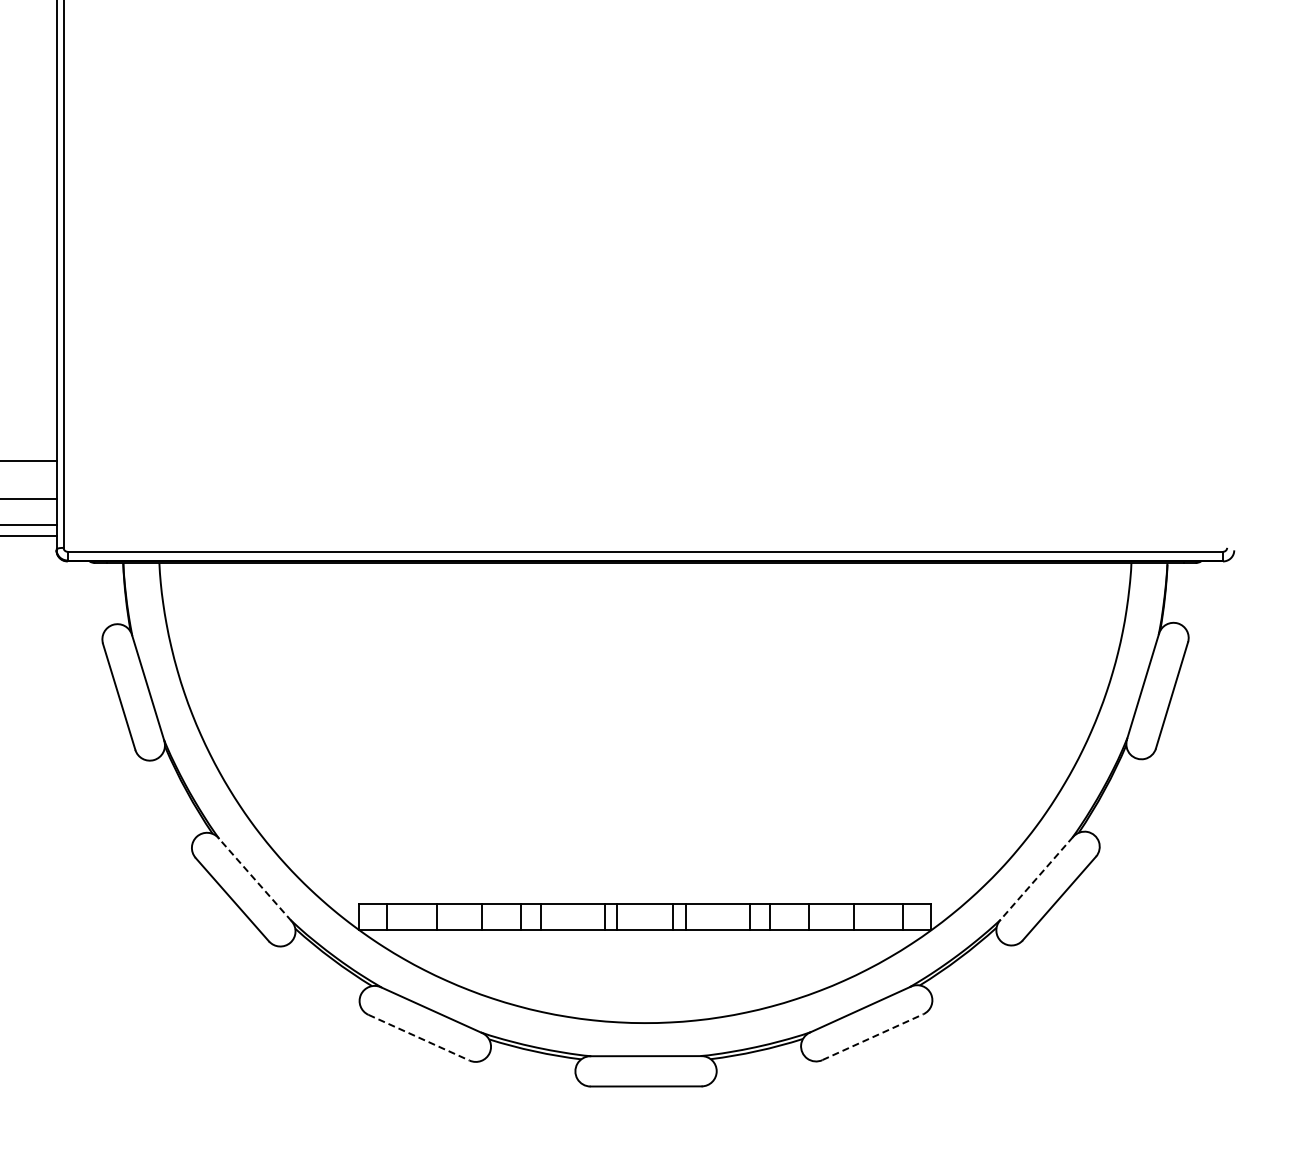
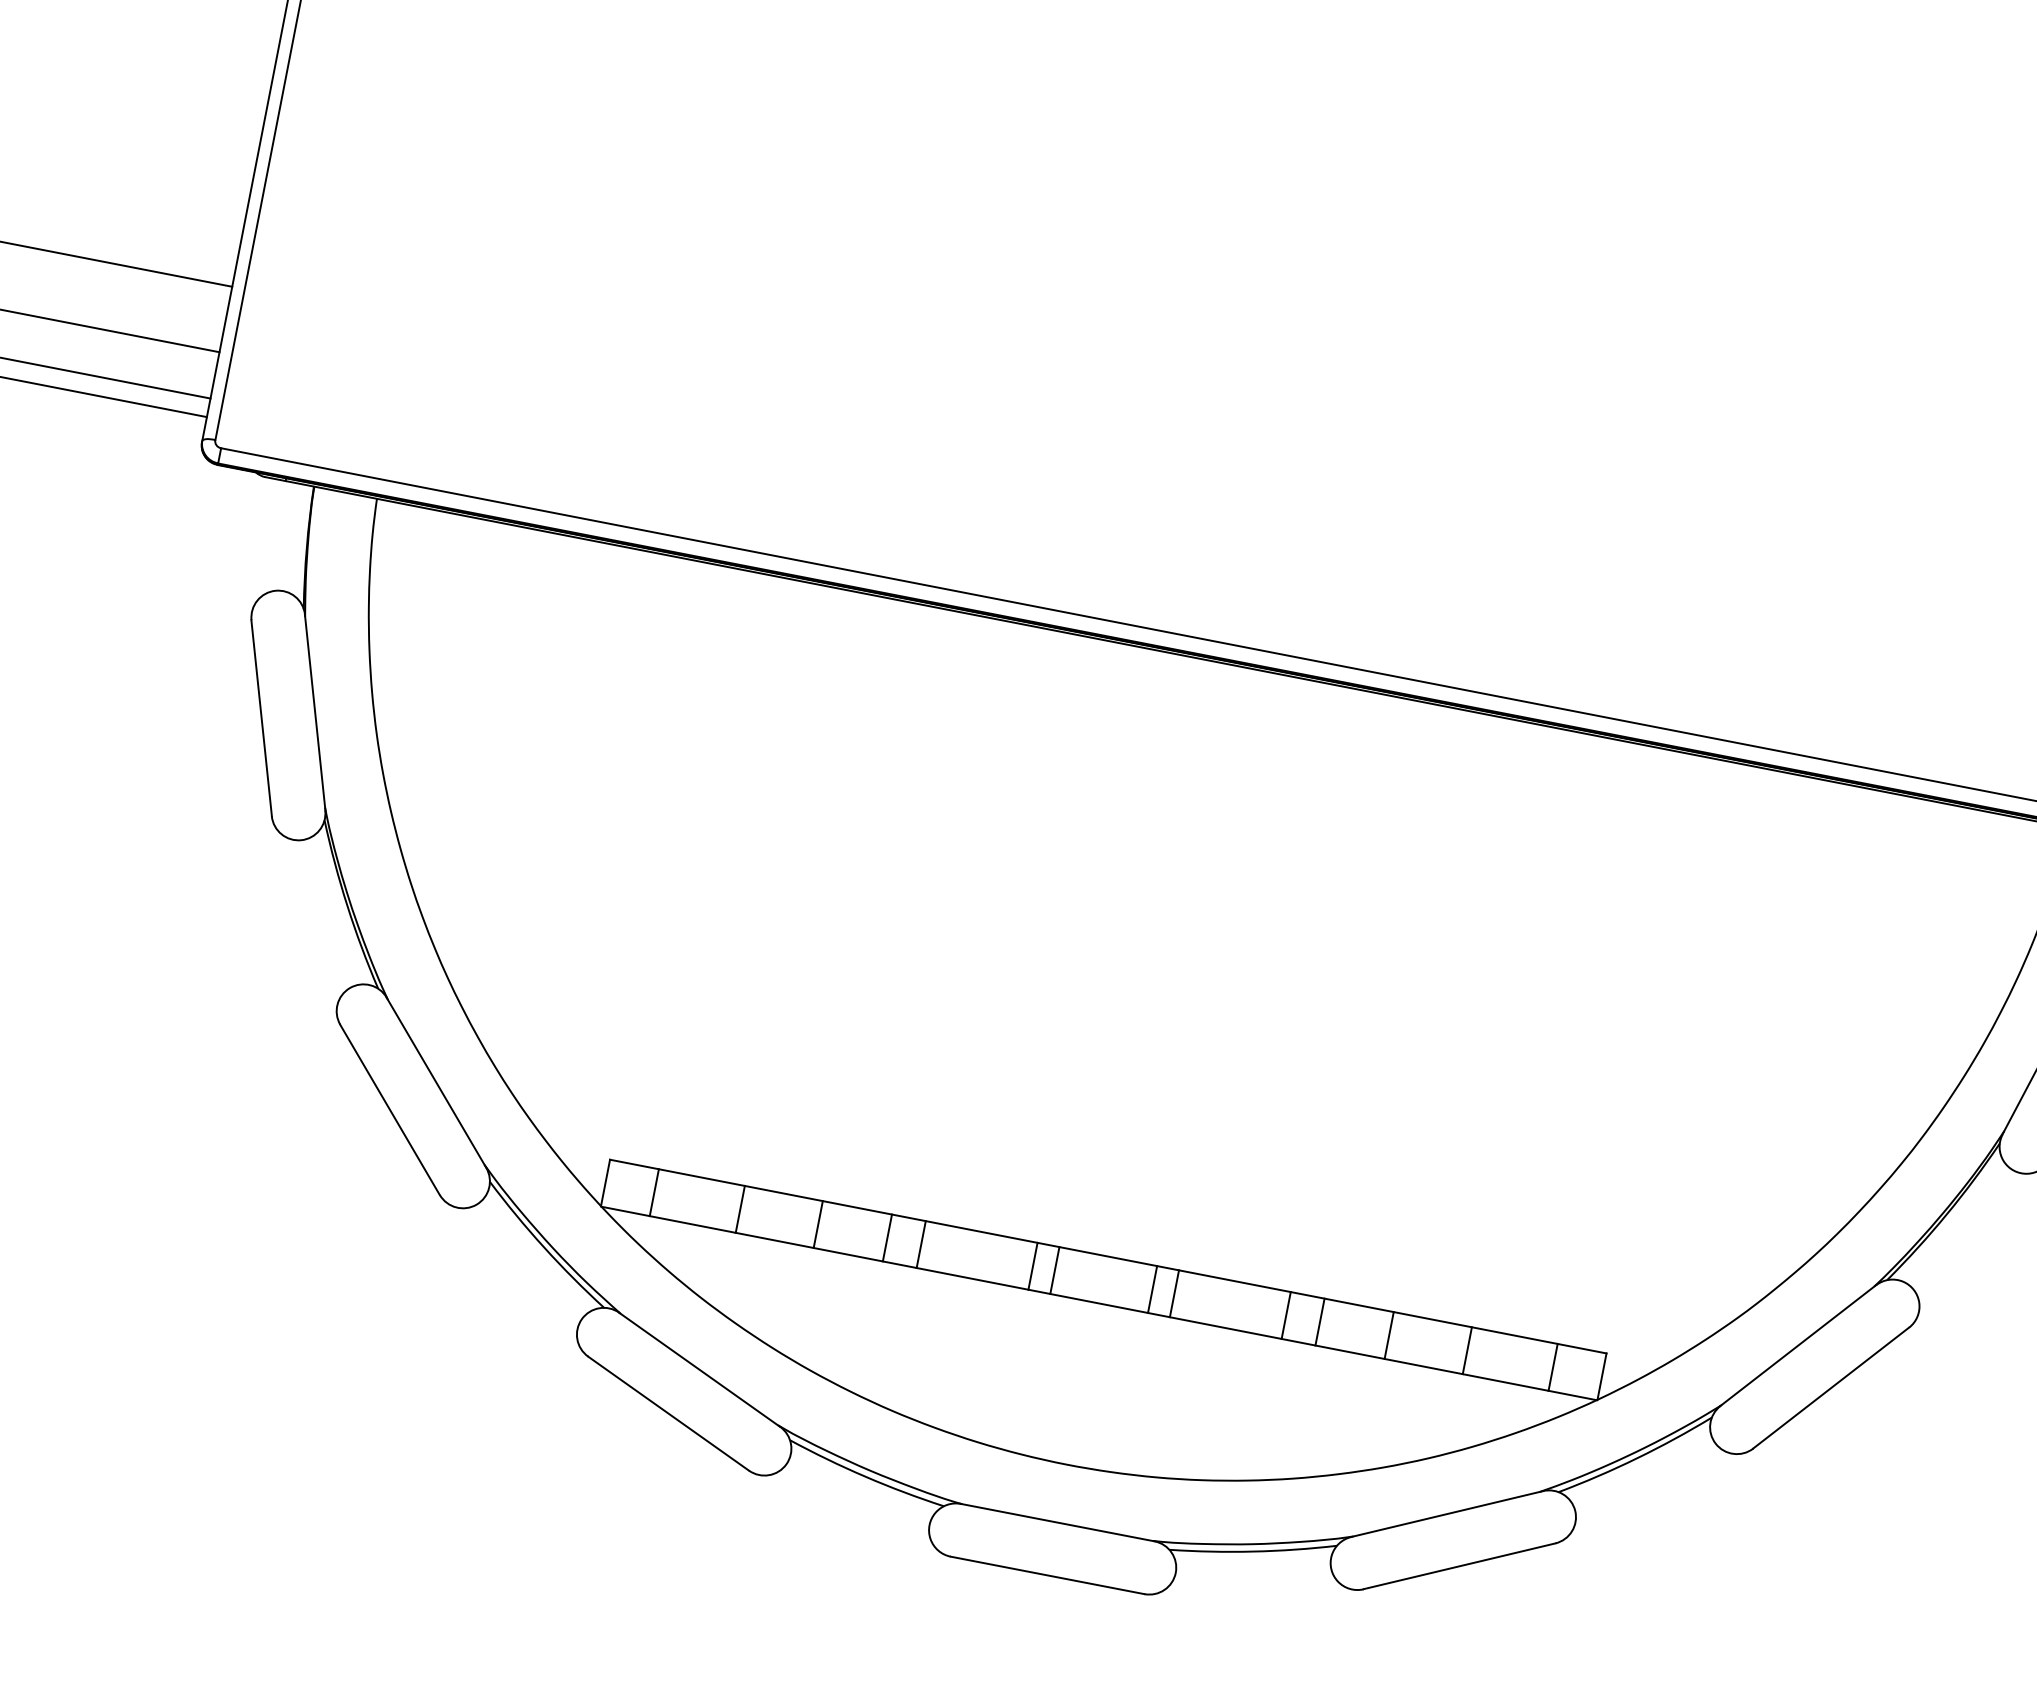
line: (1036, 878) -> (1798, 1345), dashed -> solid
line: (255, 879) -> (437, 1082), dashed -> solid
line: (873, 1036) -> (1460, 1565), dashed -> solid
line: (419, 1037) -> (669, 1413), dashed -> solid

